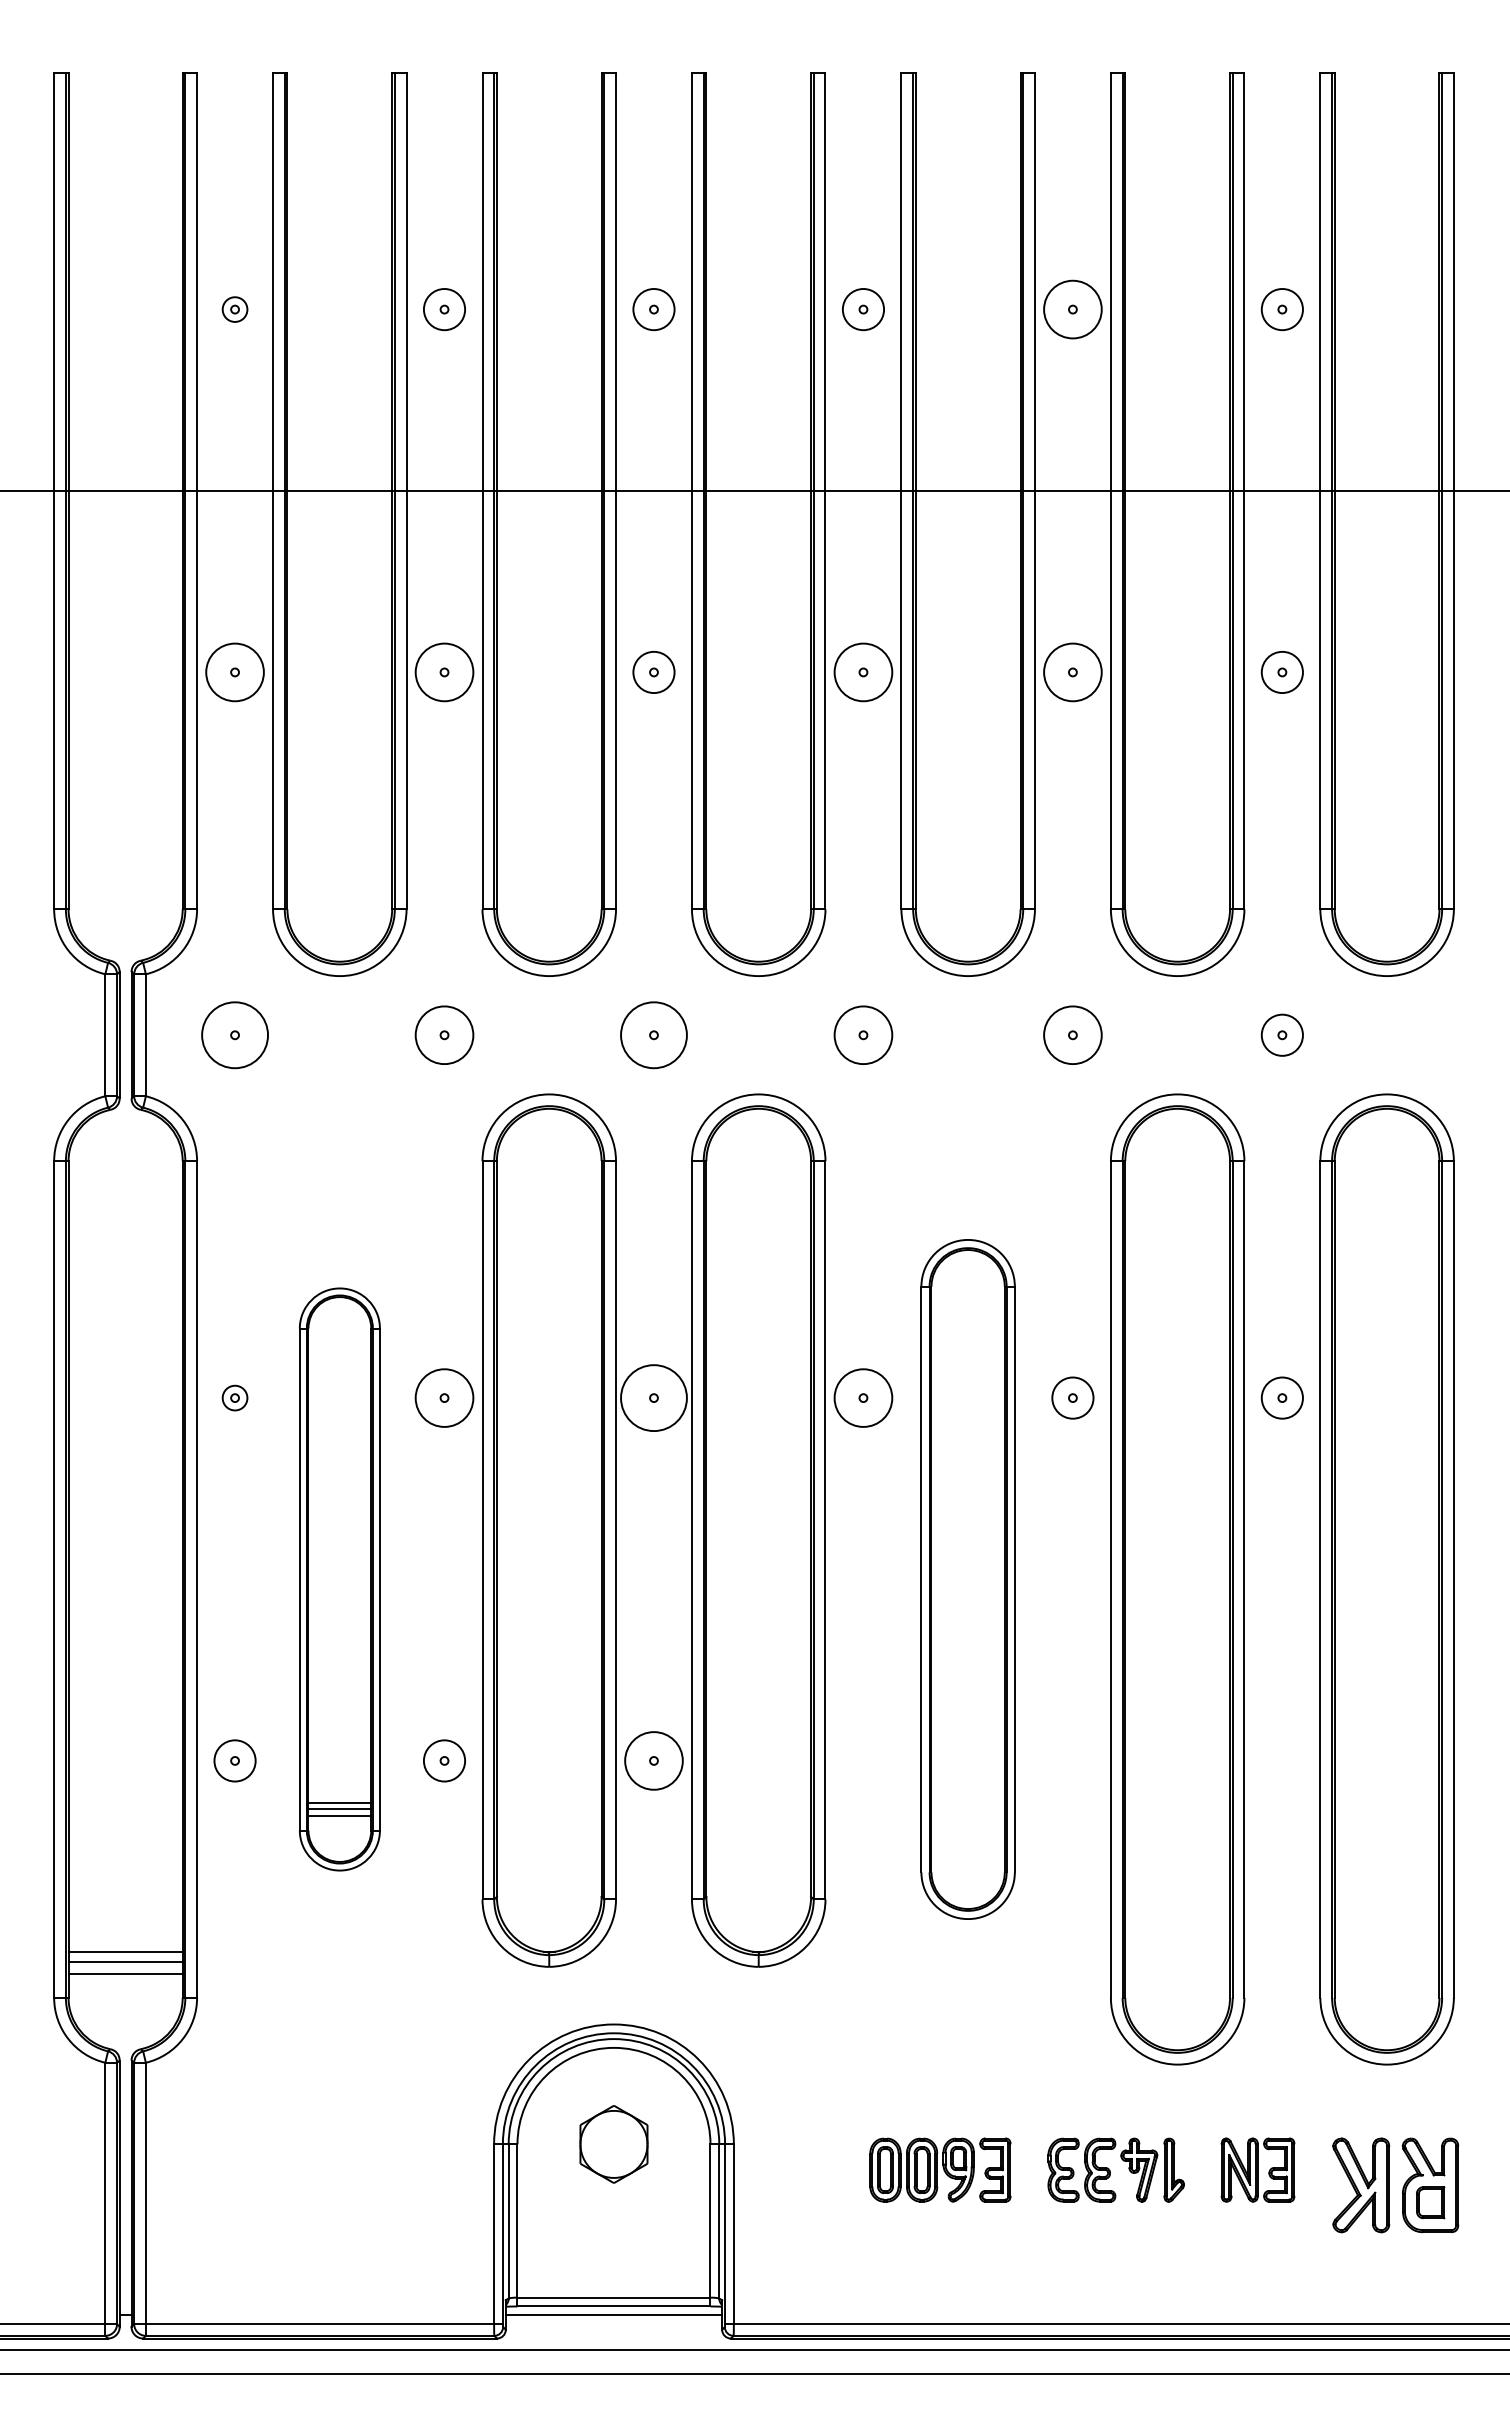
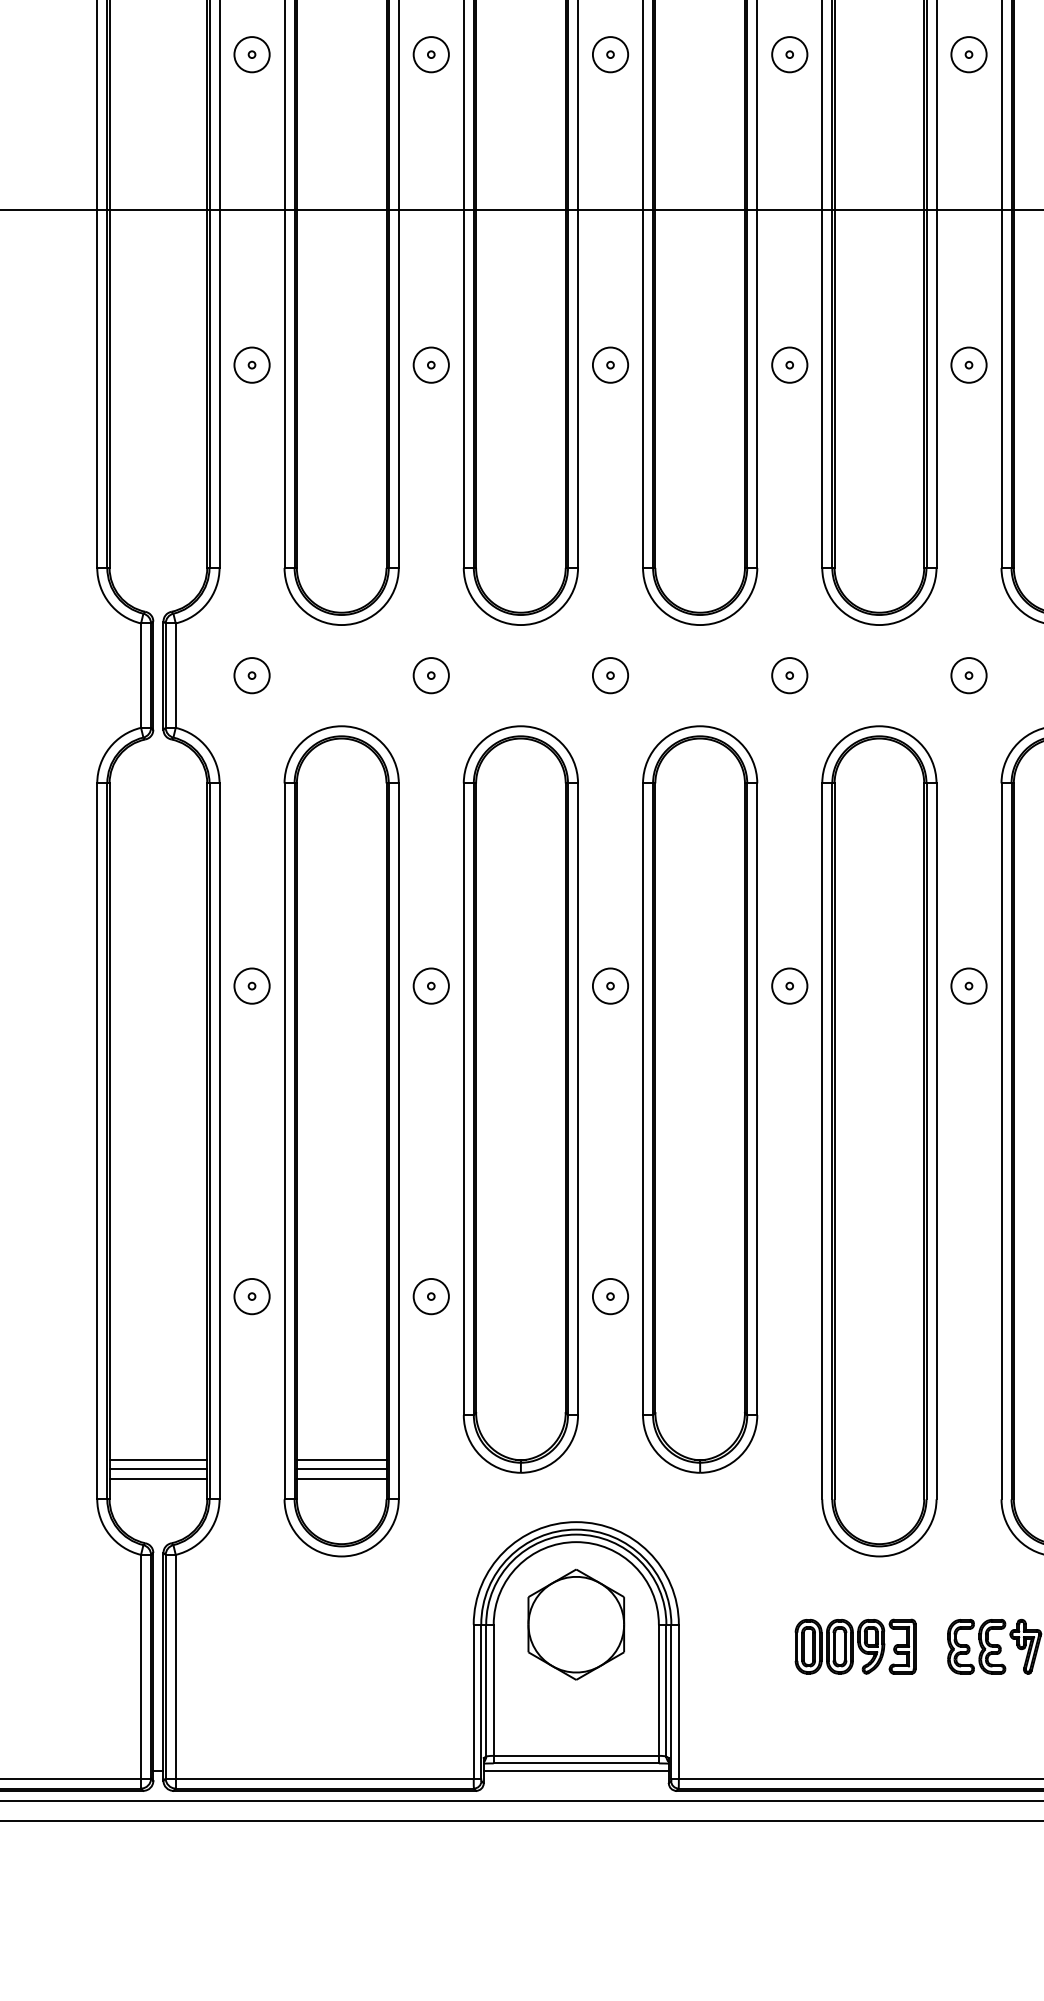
circle: (234, 309) -> (251, 54), size x1.67
circle: (1072, 309) -> (968, 54), size x0.71
circle: (234, 672) -> (251, 365), size x0.71
circle: (444, 672) -> (431, 365), size x0.71
circle: (863, 672) -> (789, 365), size x0.71
circle: (1072, 672) -> (968, 365), size x0.71
circle: (234, 1034) -> (251, 674), size x0.62
circle: (444, 1034) -> (431, 674), size x0.71
circle: (653, 1034) -> (610, 674), size x0.62
circle: (863, 1034) -> (789, 674), size x0.71
circle: (1072, 1034) -> (968, 674), size x0.71
circle: (234, 1397) -> (251, 985), size x1.67
circle: (444, 1397) -> (431, 985), size x0.71
circle: (653, 1397) -> (610, 985), size x0.62
circle: (863, 1397) -> (789, 985), size x0.71
part: (339, 1579) -> (341, 1141), size x1.67
part: (967, 1579) -> (878, 1141), size x1.43
circle: (653, 1760) -> (610, 1296), size x0.71
part: (613, 2144) -> (575, 1624), size x1.67

